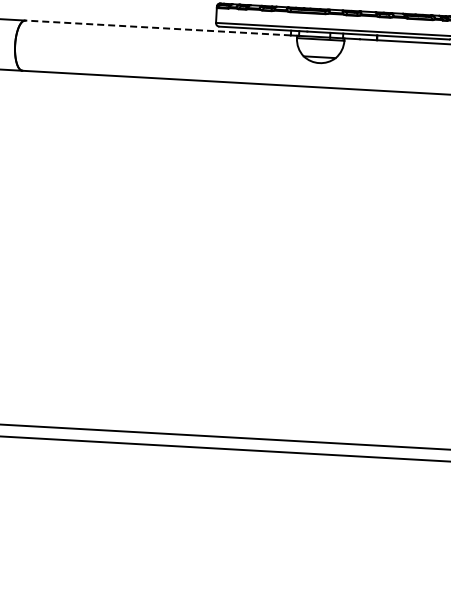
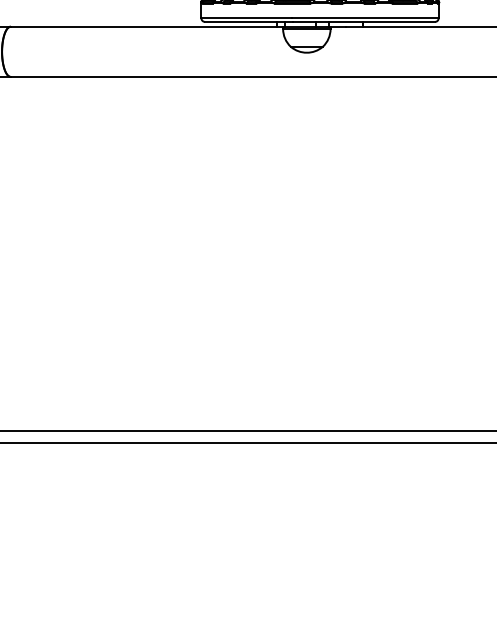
line: (157, 27) -> (143, 26), dashed -> solid

